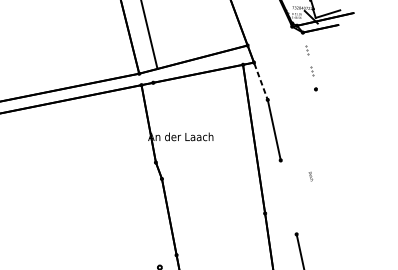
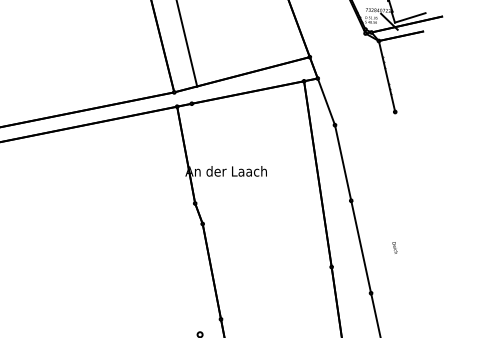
line: (308, 61) -> (386, 76), added
line: (260, 81) -> (326, 101), dashed -> solid
text: (310, 176) -> (394, 247), moved
line: (288, 196) -> (360, 246), added

